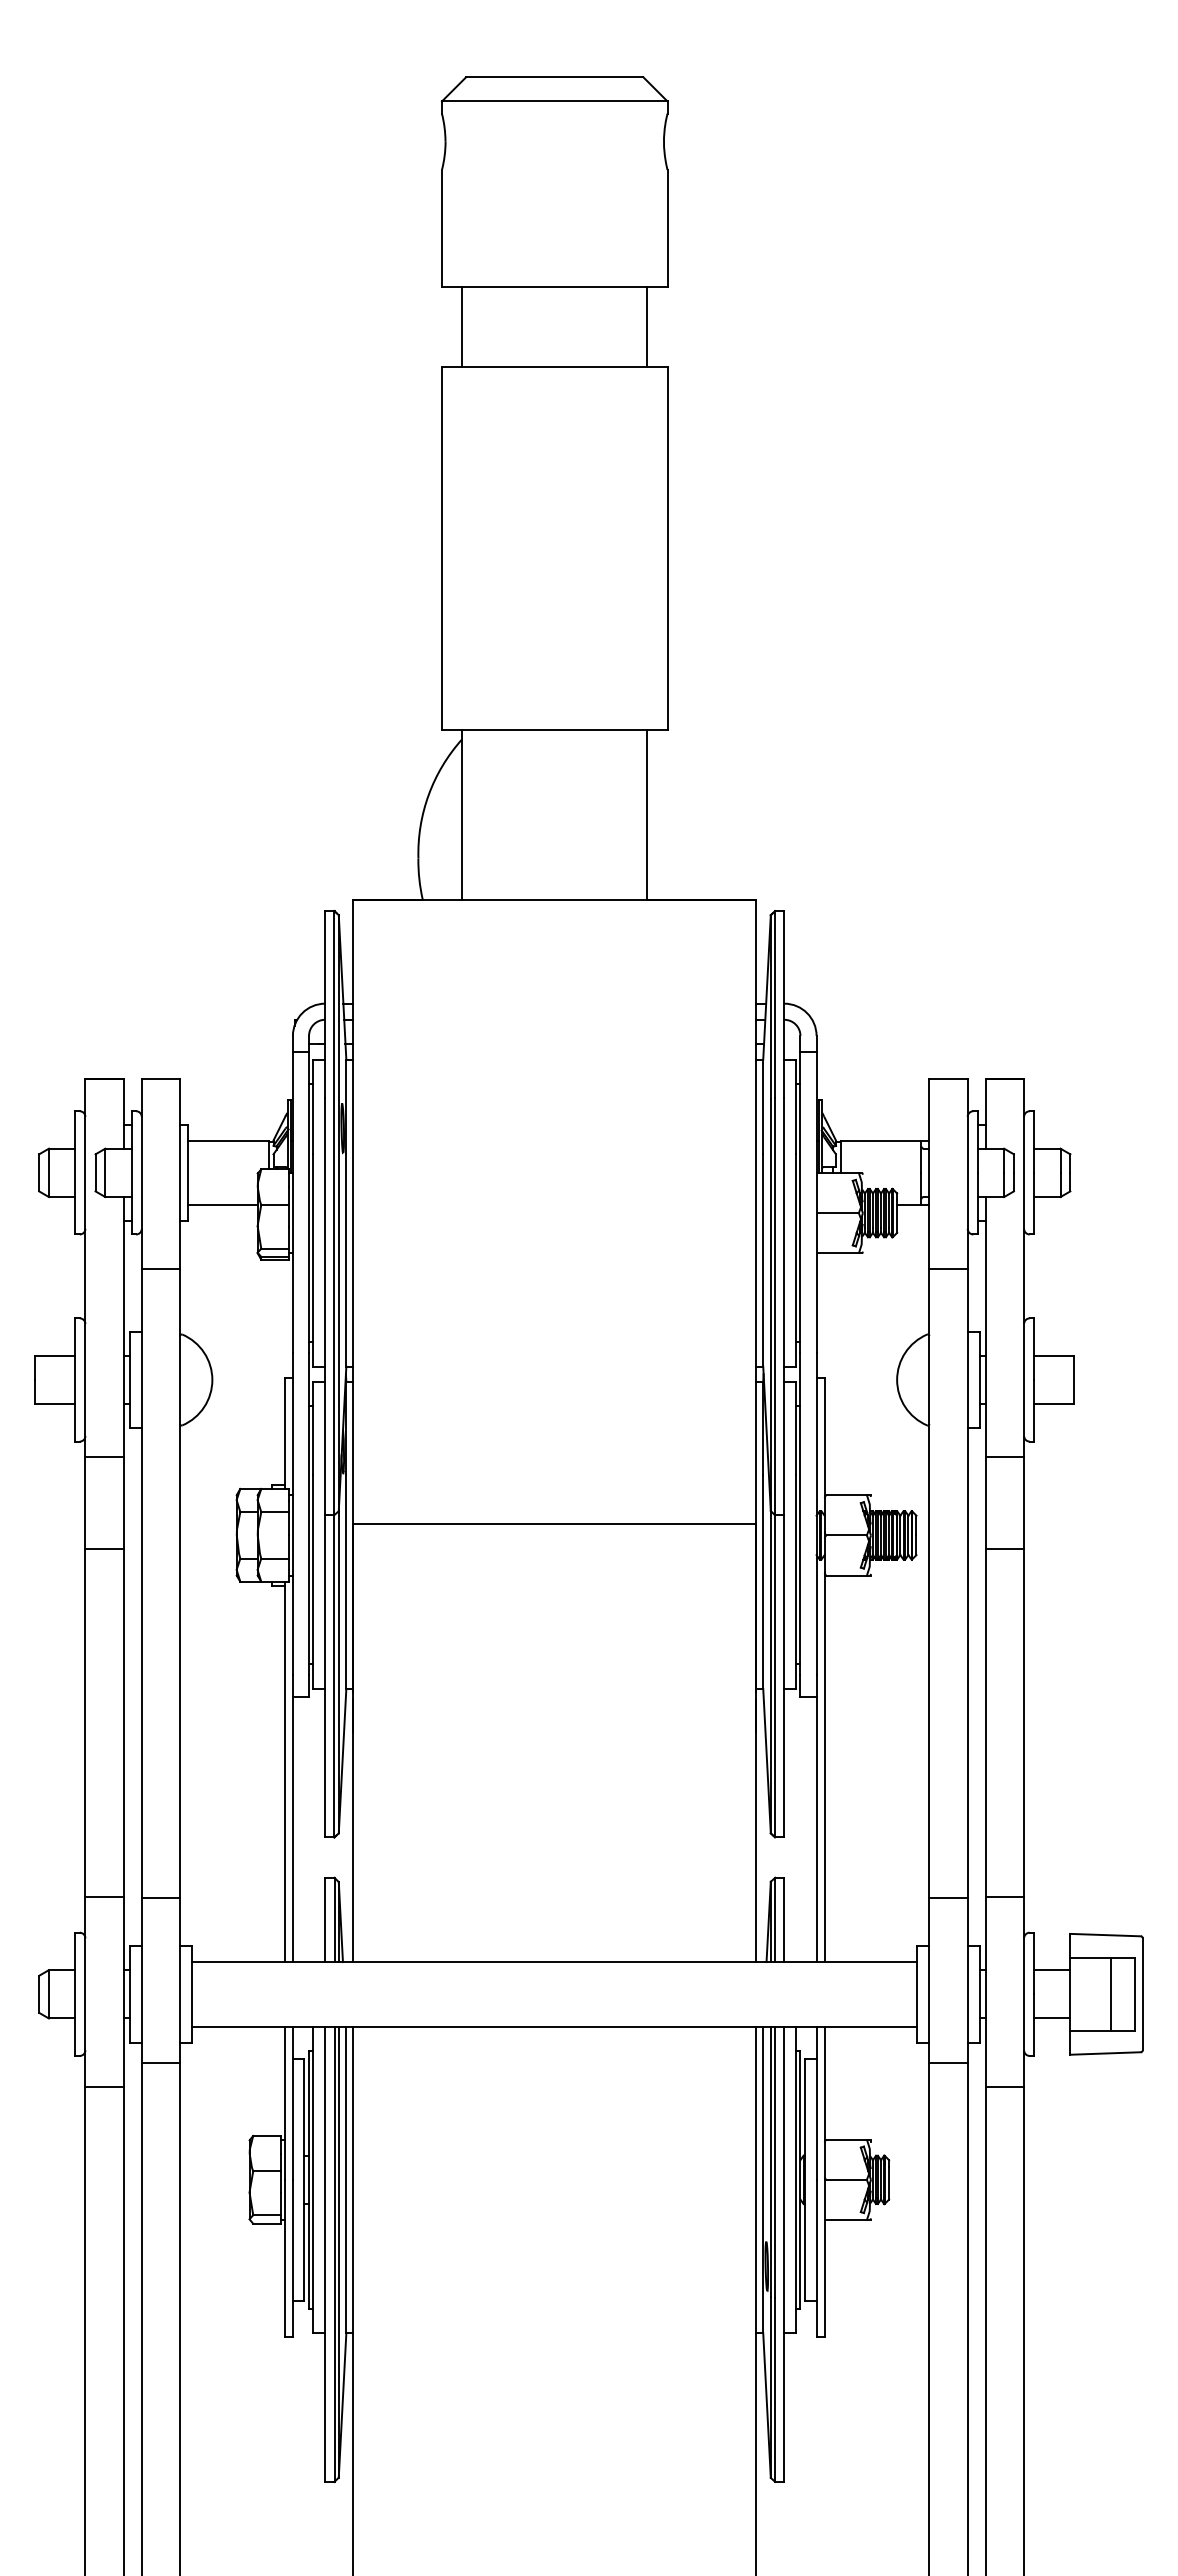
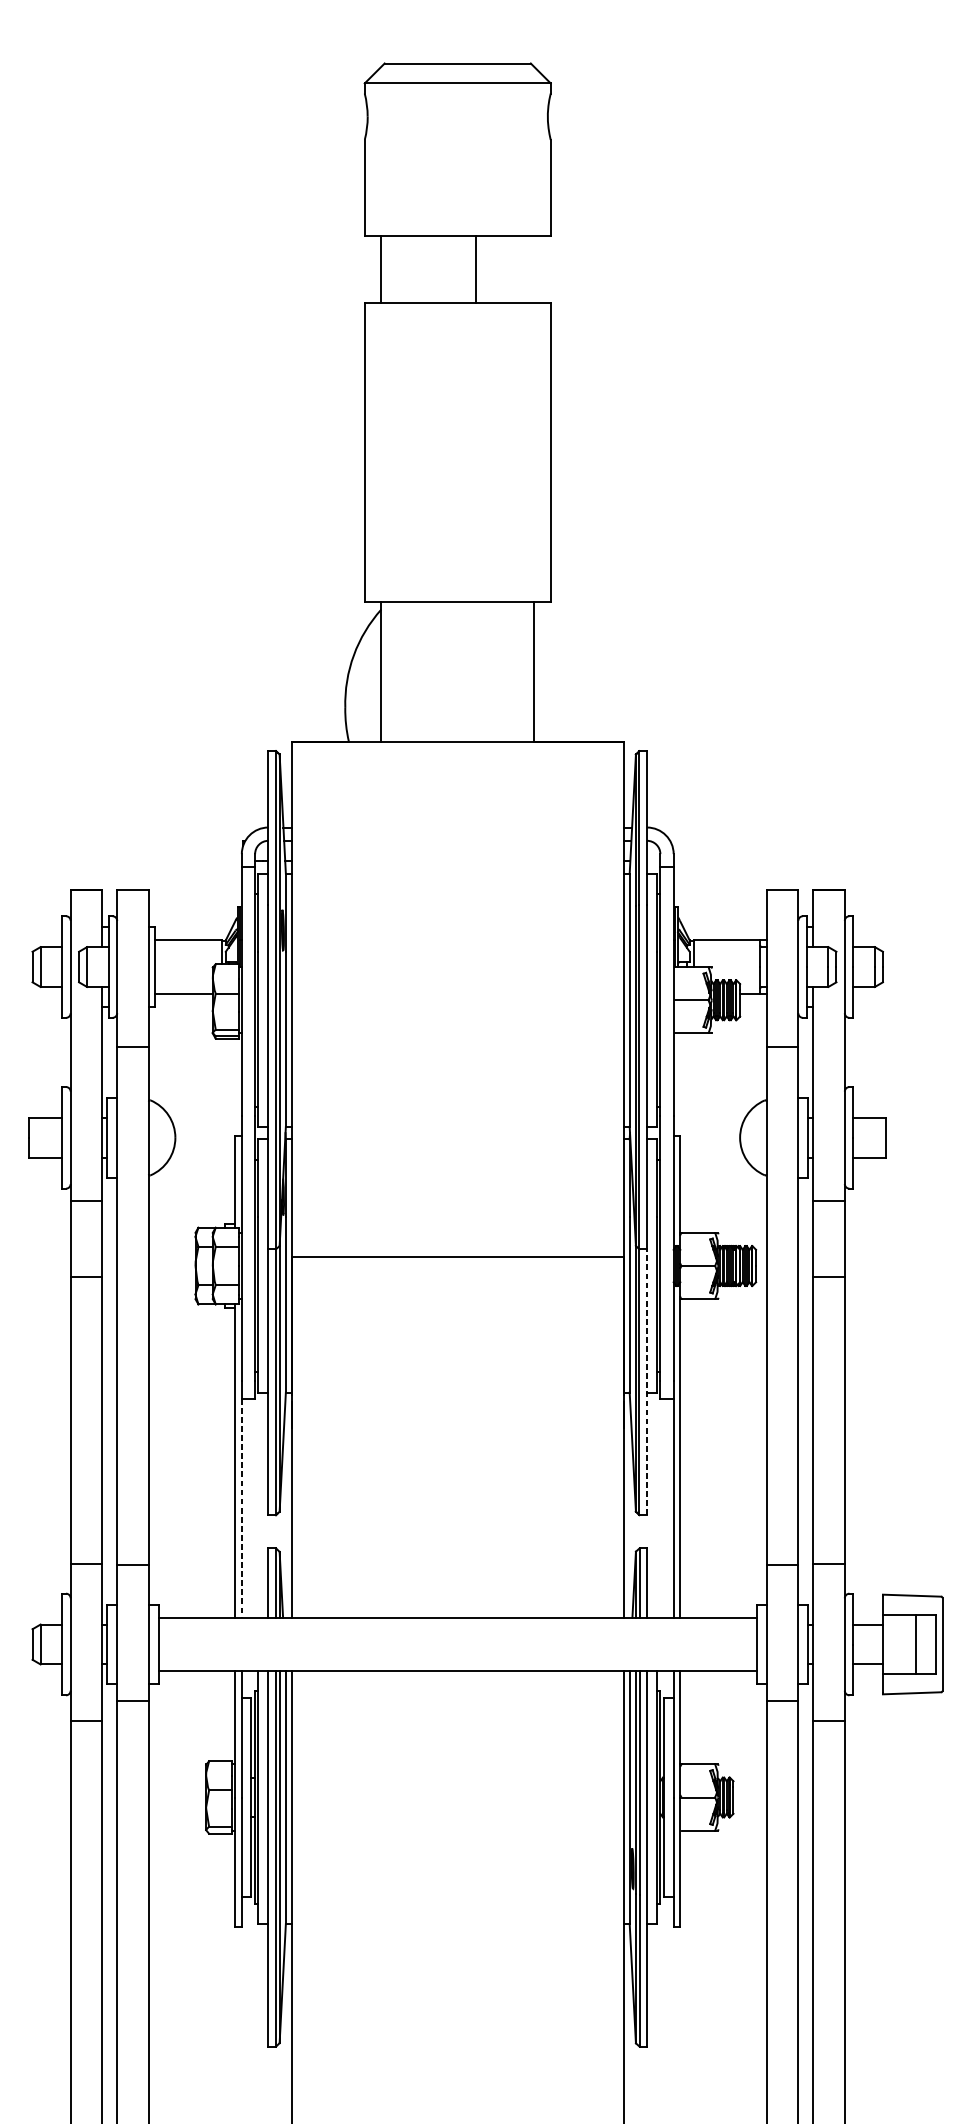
line: (647, 326) -> (475, 269), moved
line: (784, 1675) -> (647, 1381), solid -> dashed
line: (292, 1829) -> (241, 1508), solid -> dashed

